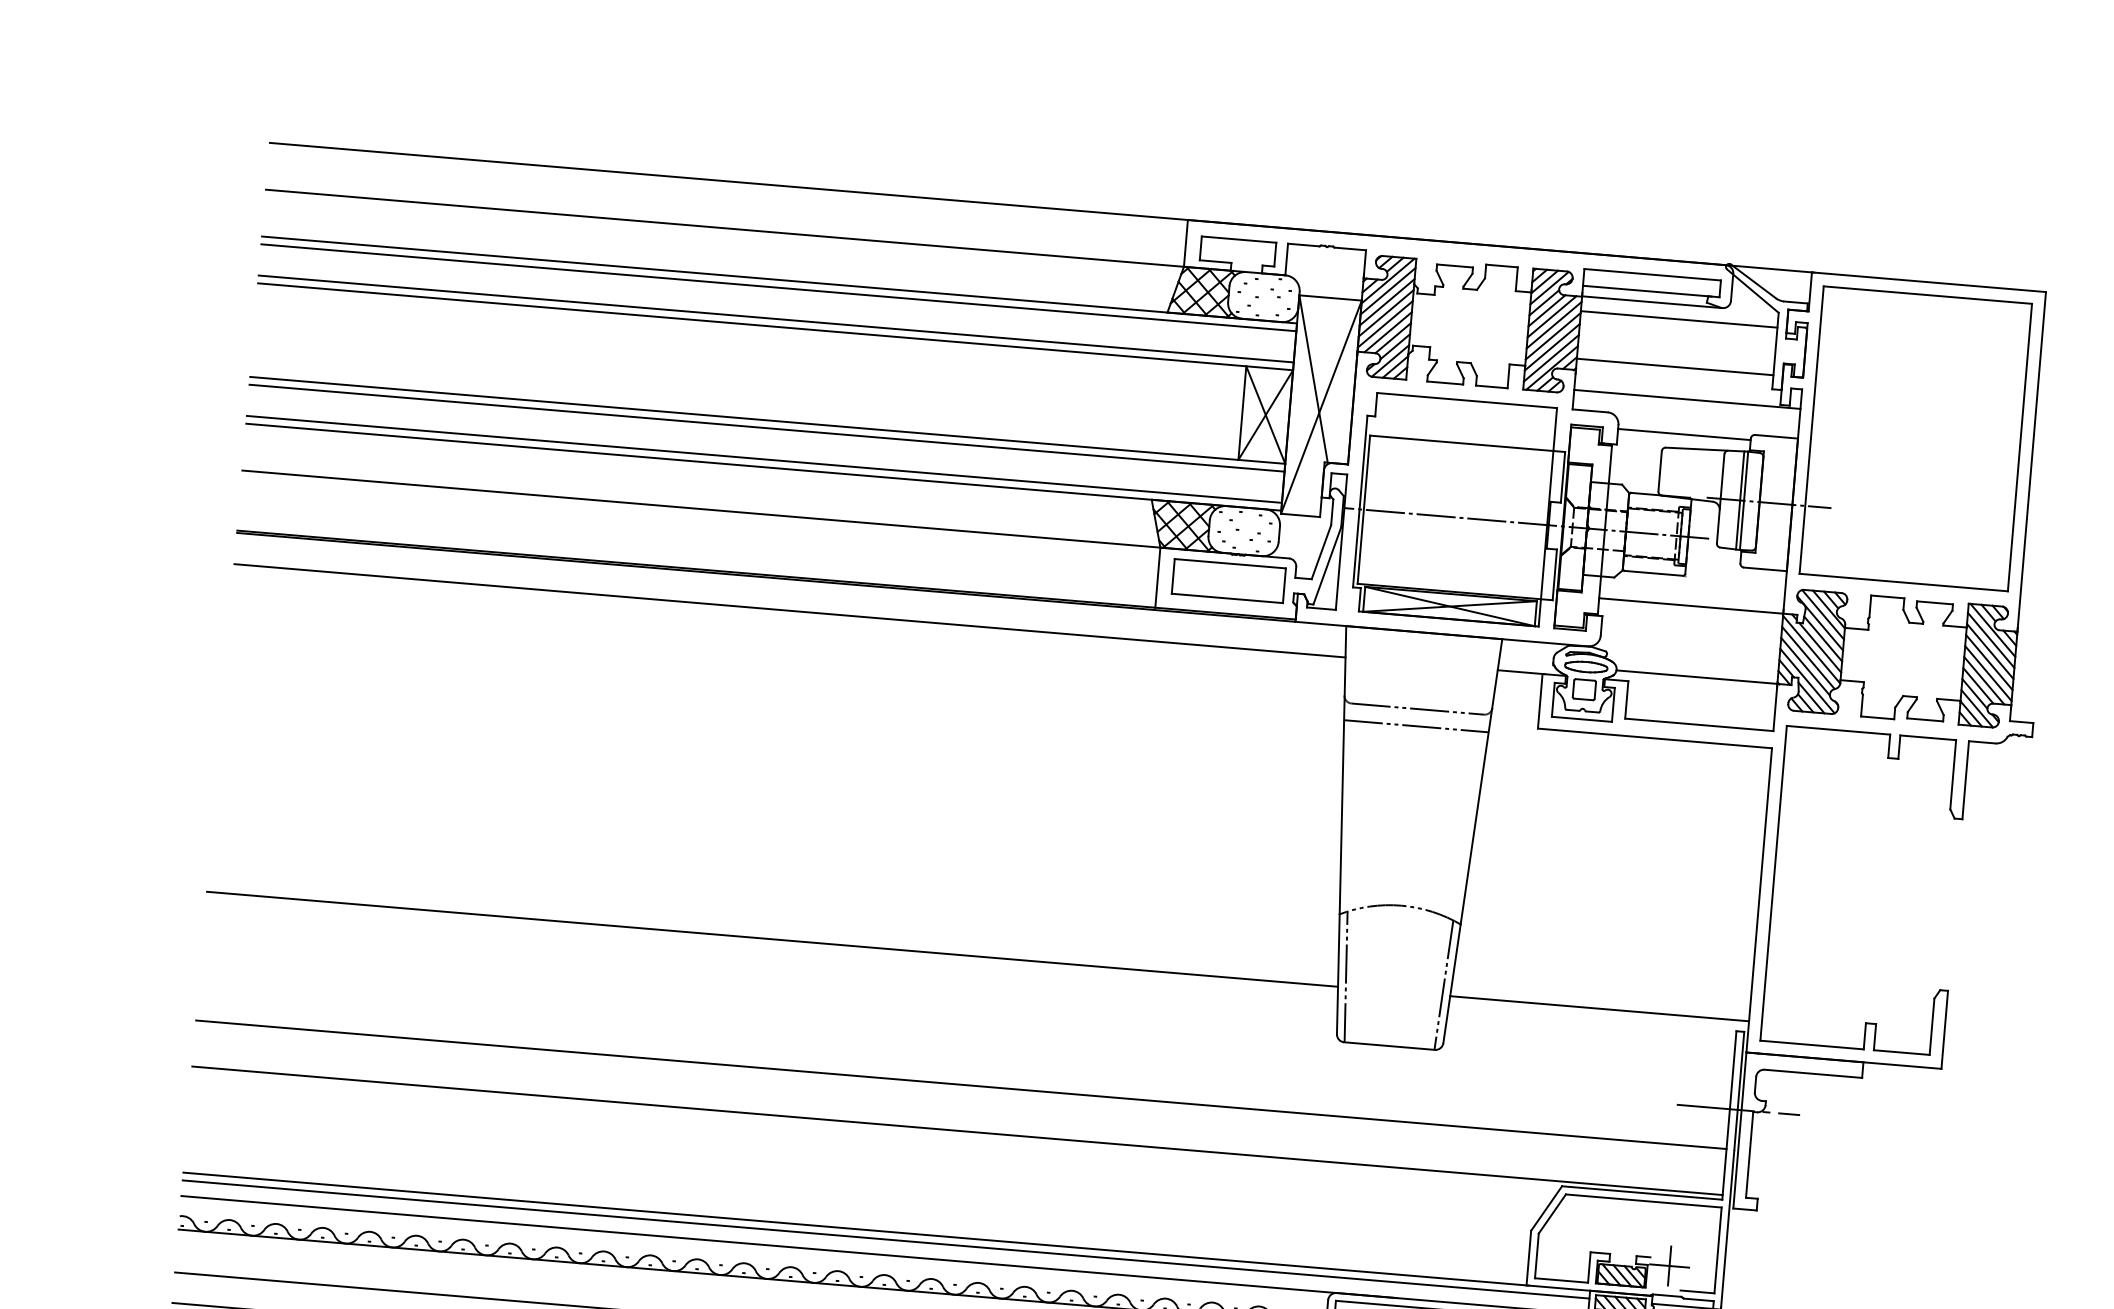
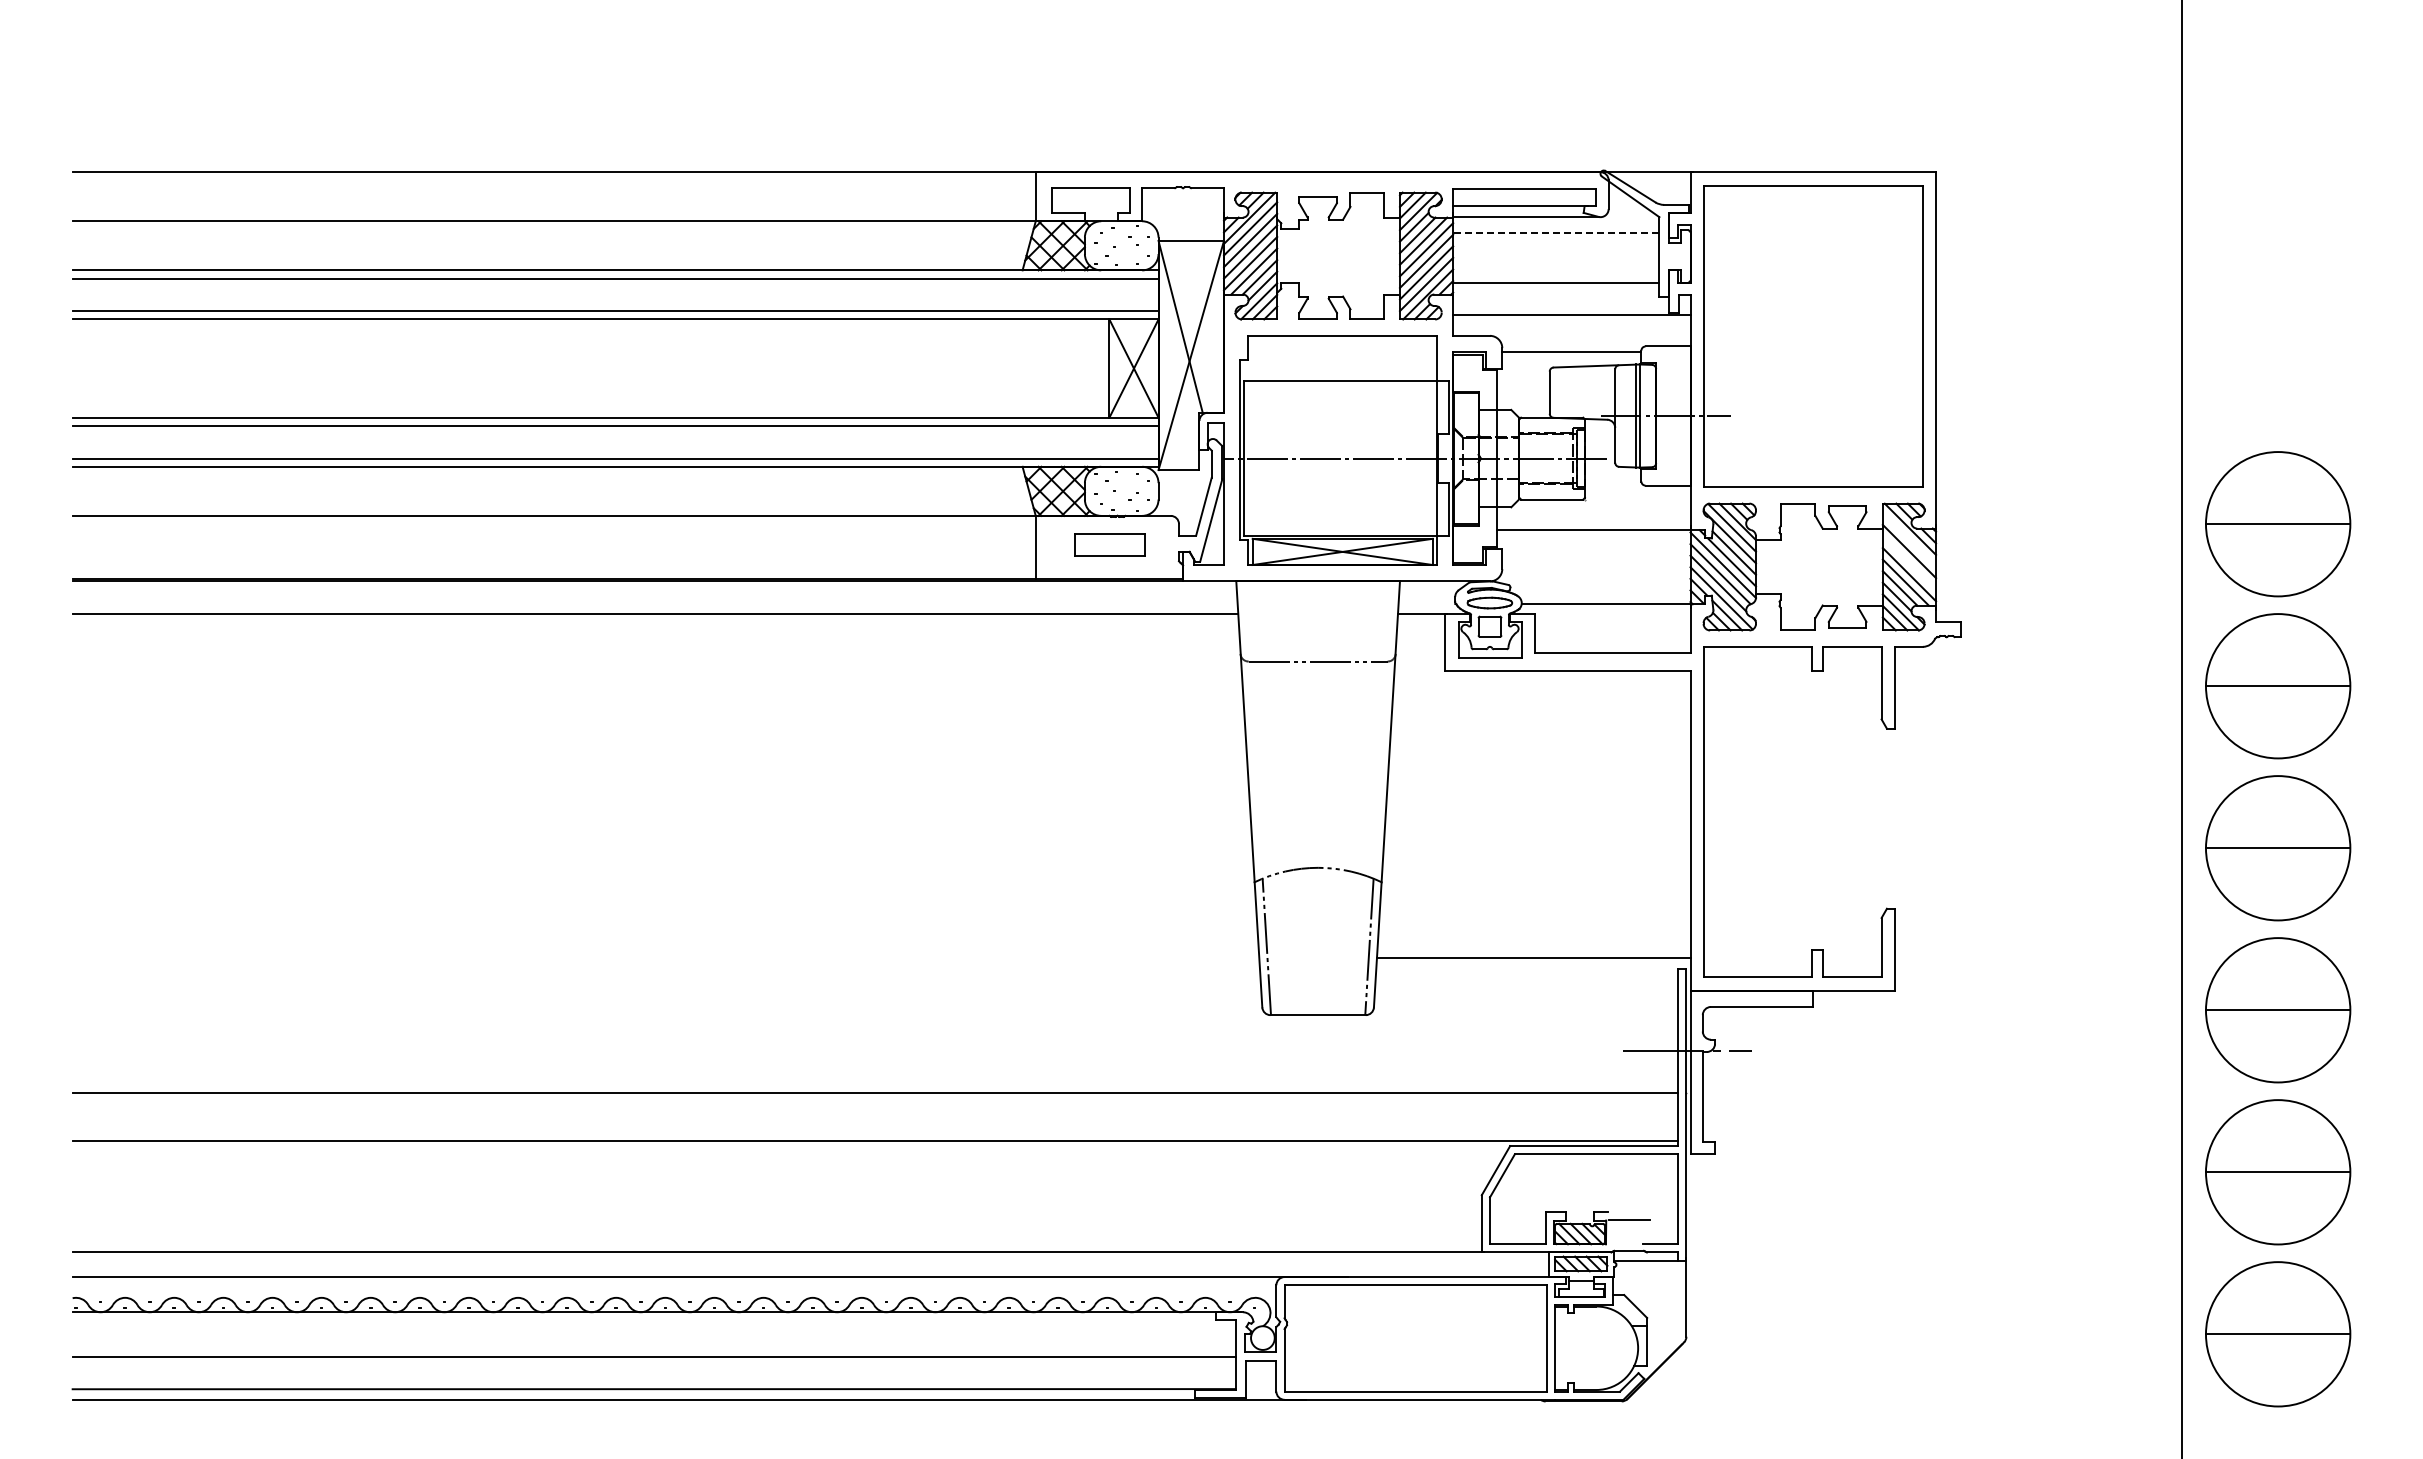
line: (1678, 319) -> (1555, 232), solid -> dashed
part: (1228, 580) -> (1109, 544), size x0.6
line: (1991, 640) -> (1909, 539), removed
line: (1989, 661) -> (1909, 562), removed
line: (1415, 726) -> (1317, 679), removed
line: (772, 938) -> (665, 957), removed
line: (886, 1239) -> (810, 1260), removed
line: (1669, 1265) -> (1629, 1219), removed

